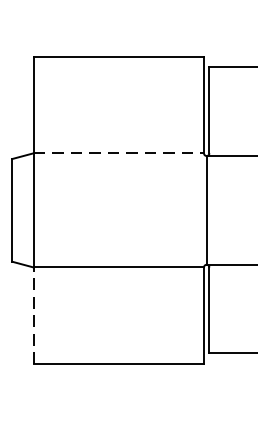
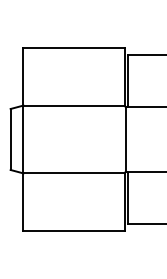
line: (119, 153) -> (74, 105), dashed -> solid
line: (33, 316) -> (23, 202), dashed -> solid

